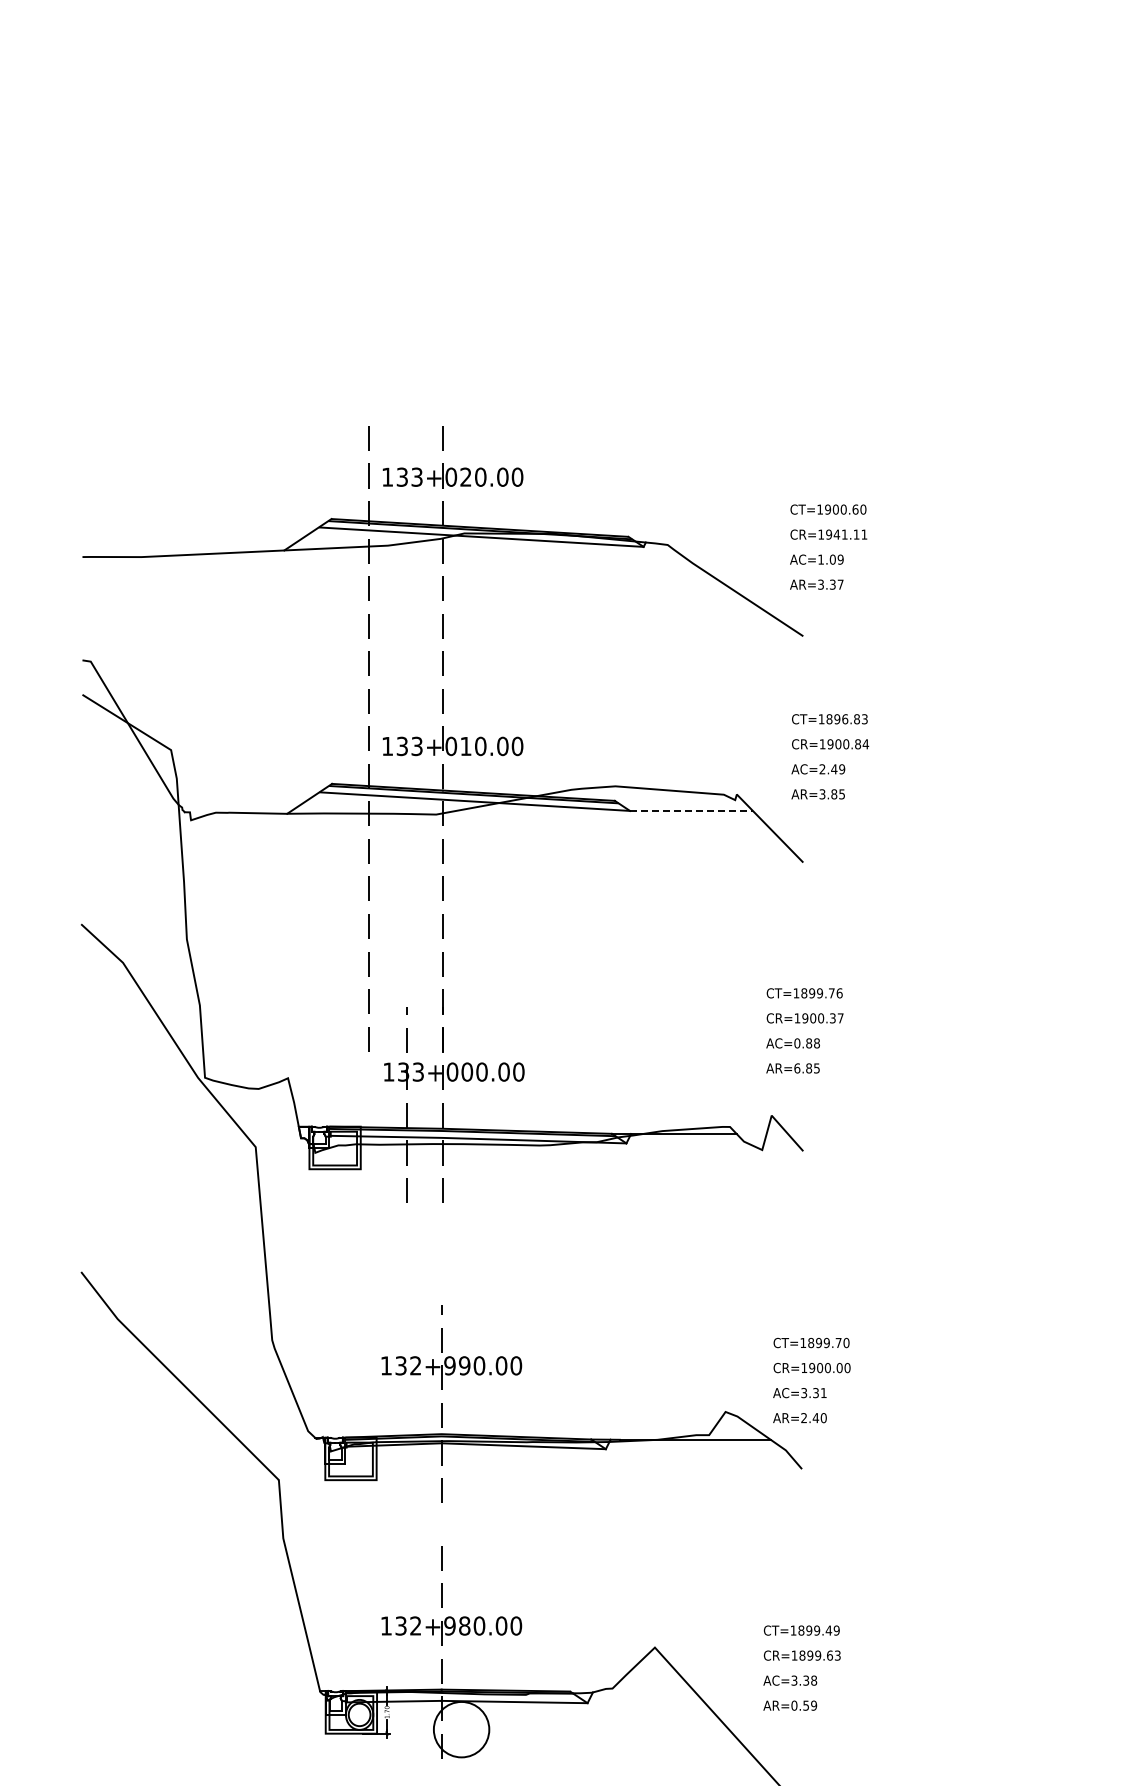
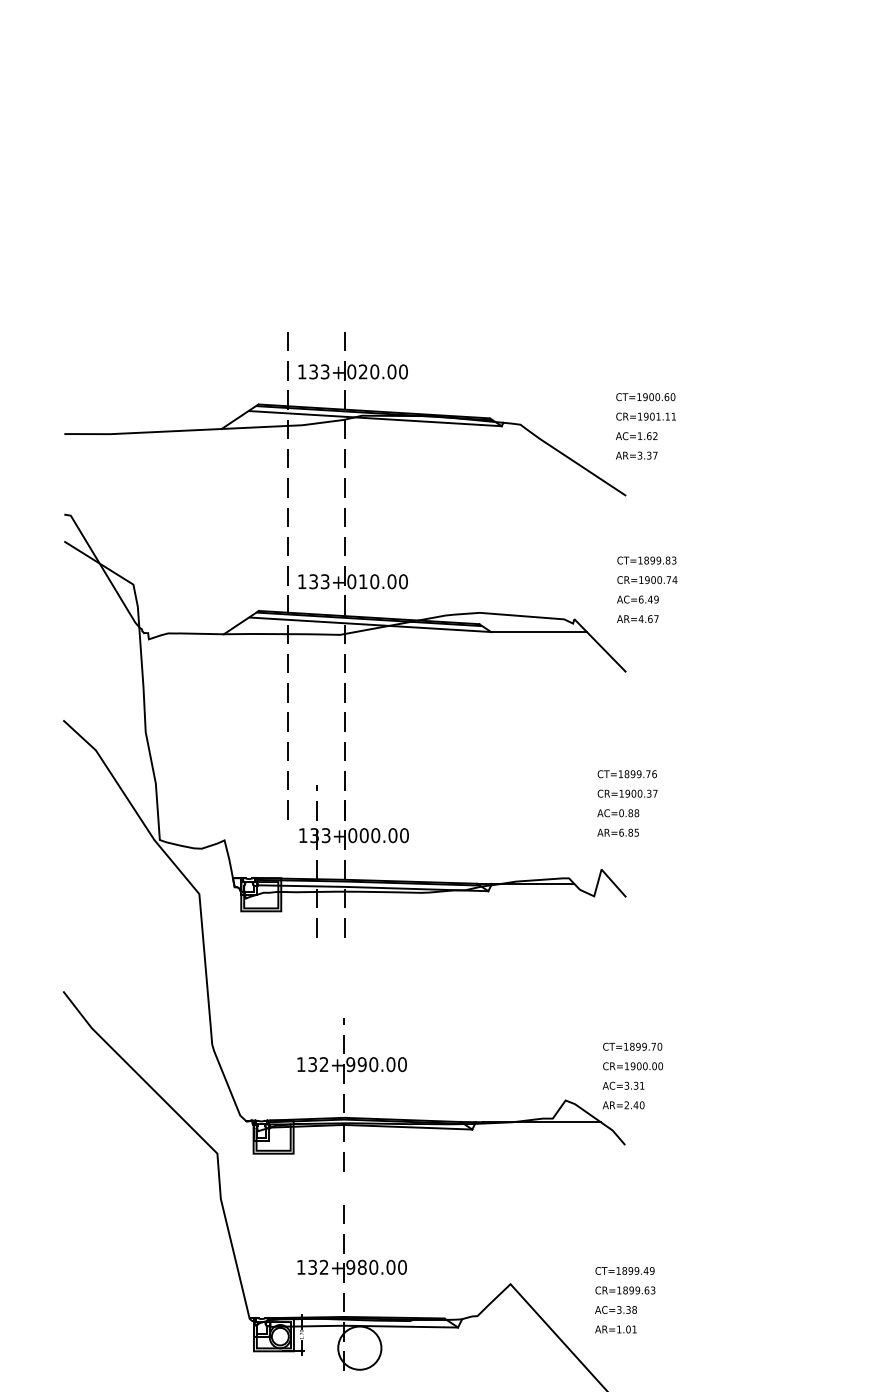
text: (836, 534) -> (652, 416), CR=1941.11 -> CR=1901.11
text: (836, 559) -> (652, 436), AC=1.09 -> AC=1.62
text: (845, 719) -> (659, 560), CT=1896.83 -> CT=1899.83
text: (858, 744) -> (669, 580), CR=1900.84 -> CR=1900.74
text: (822, 769) -> (641, 599), AC=2.49 -> AC=6.49
text: (831, 794) -> (648, 619), AR=3.85 -> AR=4.67
line: (691, 810) -> (539, 631), dashed -> solid
text: (804, 1705) -> (627, 1329), AR=0.59 -> AR=1.01

